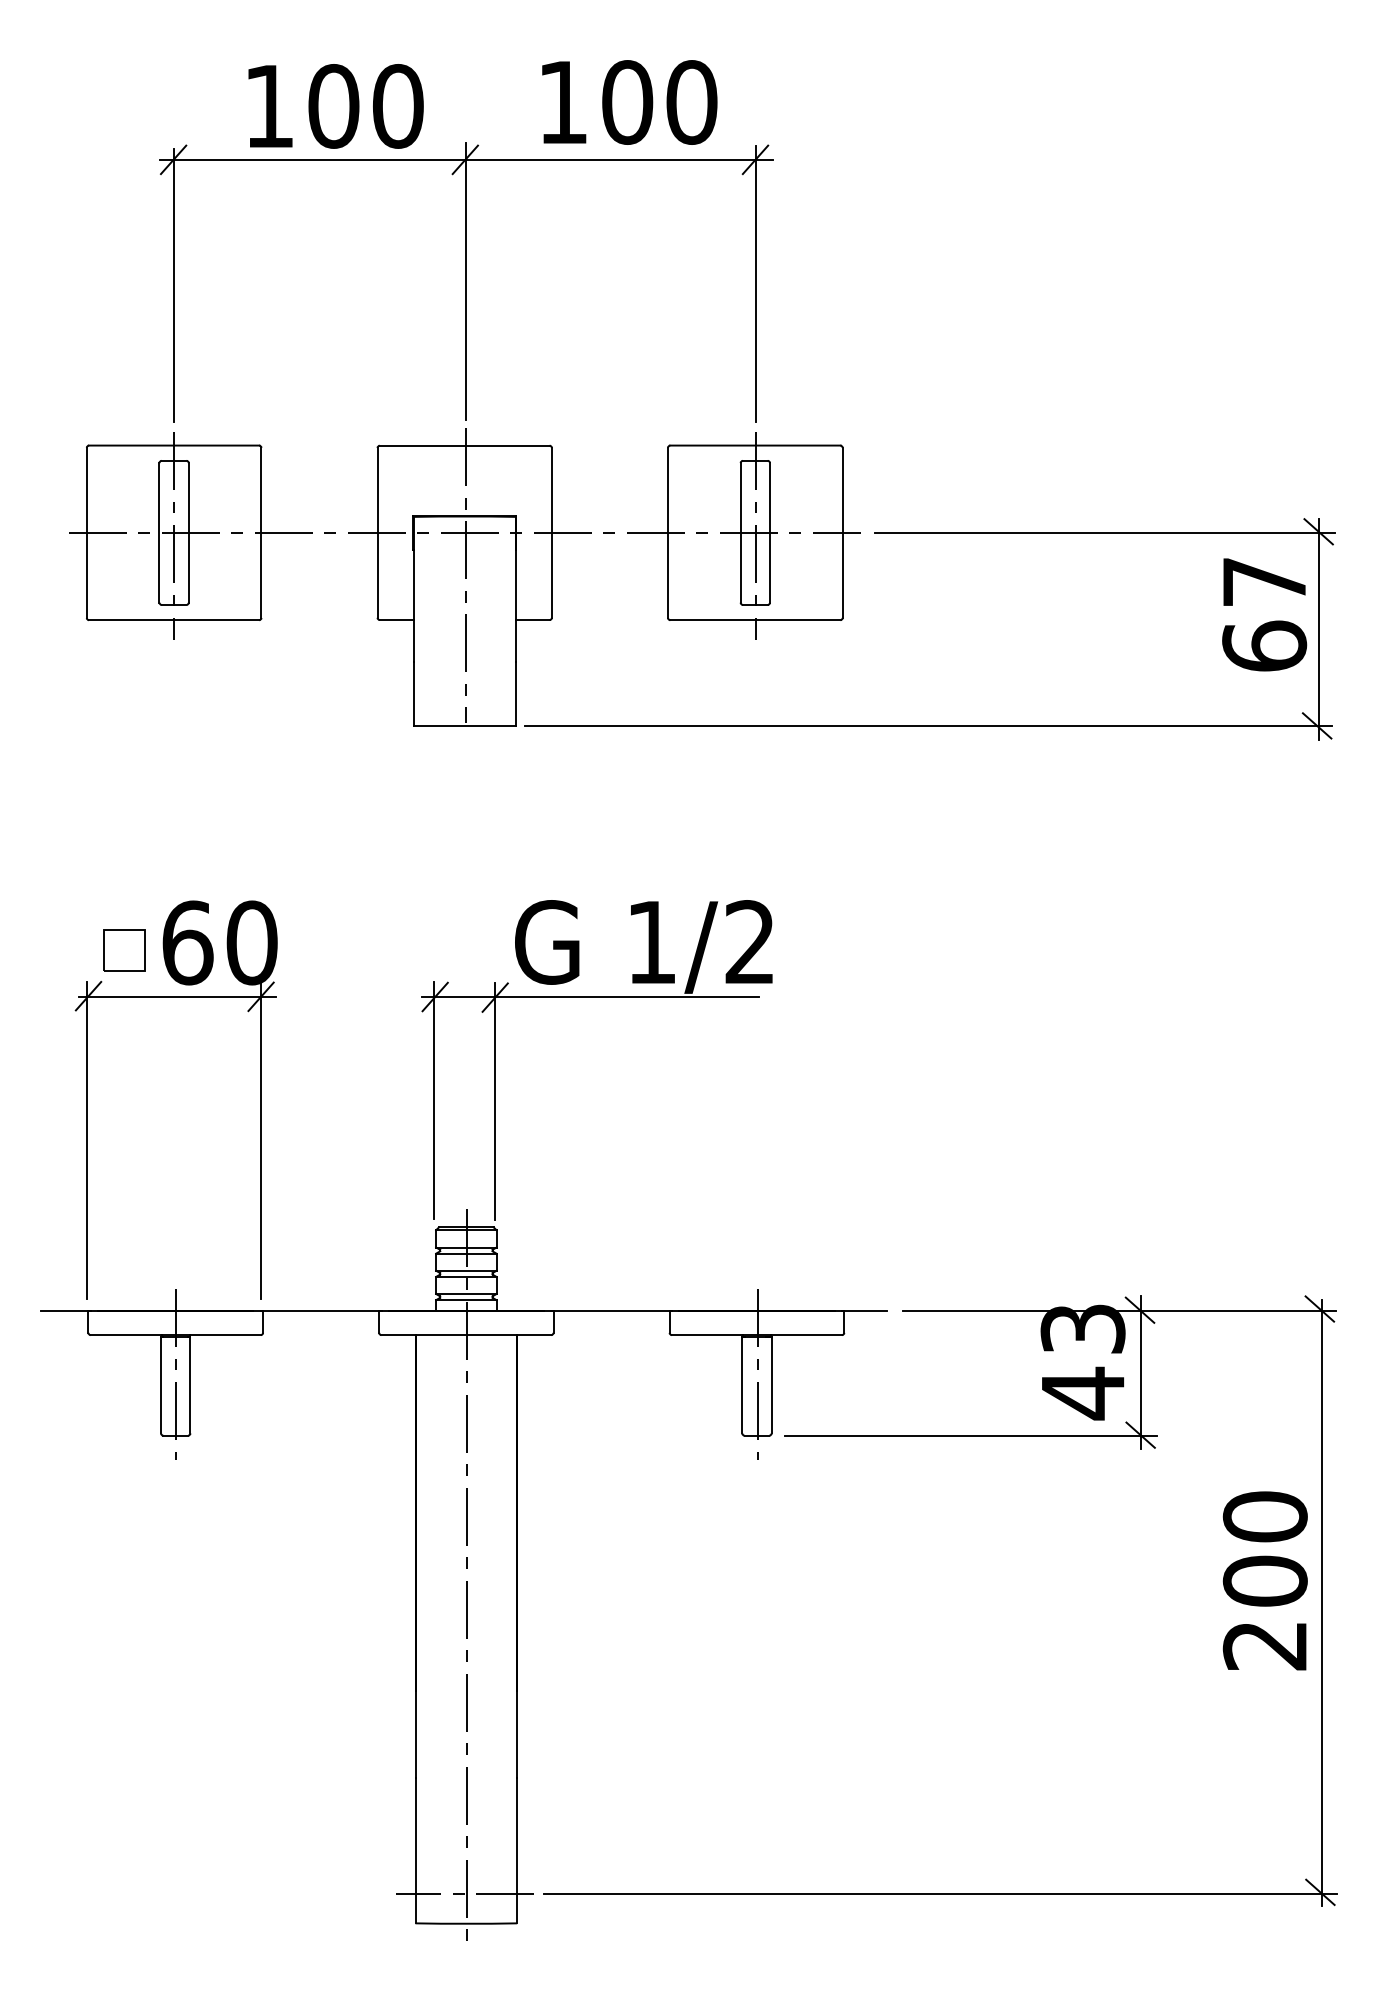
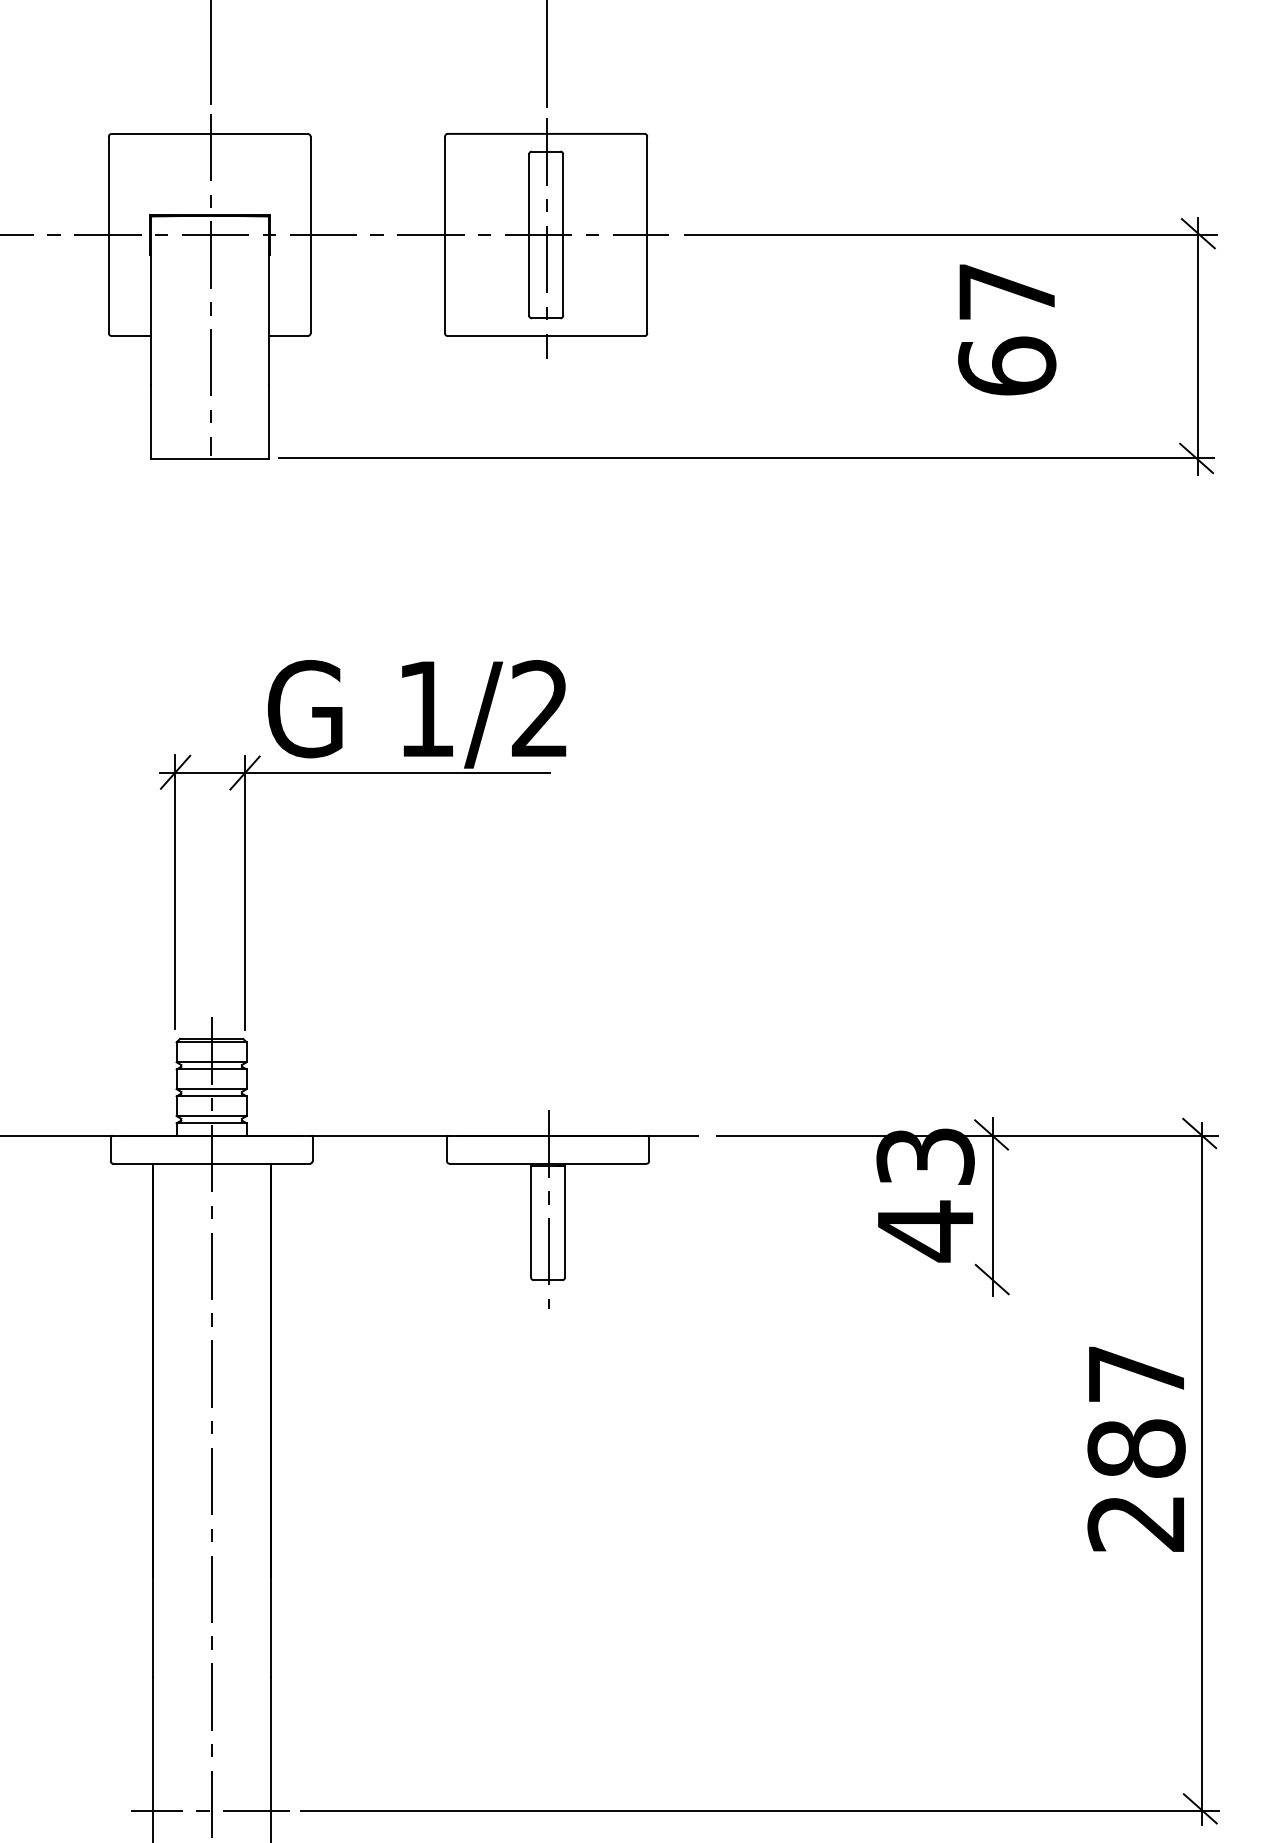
text: (1264, 614) -> (1007, 329), moved
line: (970, 1435) -> (795, 1279), removed
text: (1264, 1548) -> (1135, 1410), 200 -> 287

